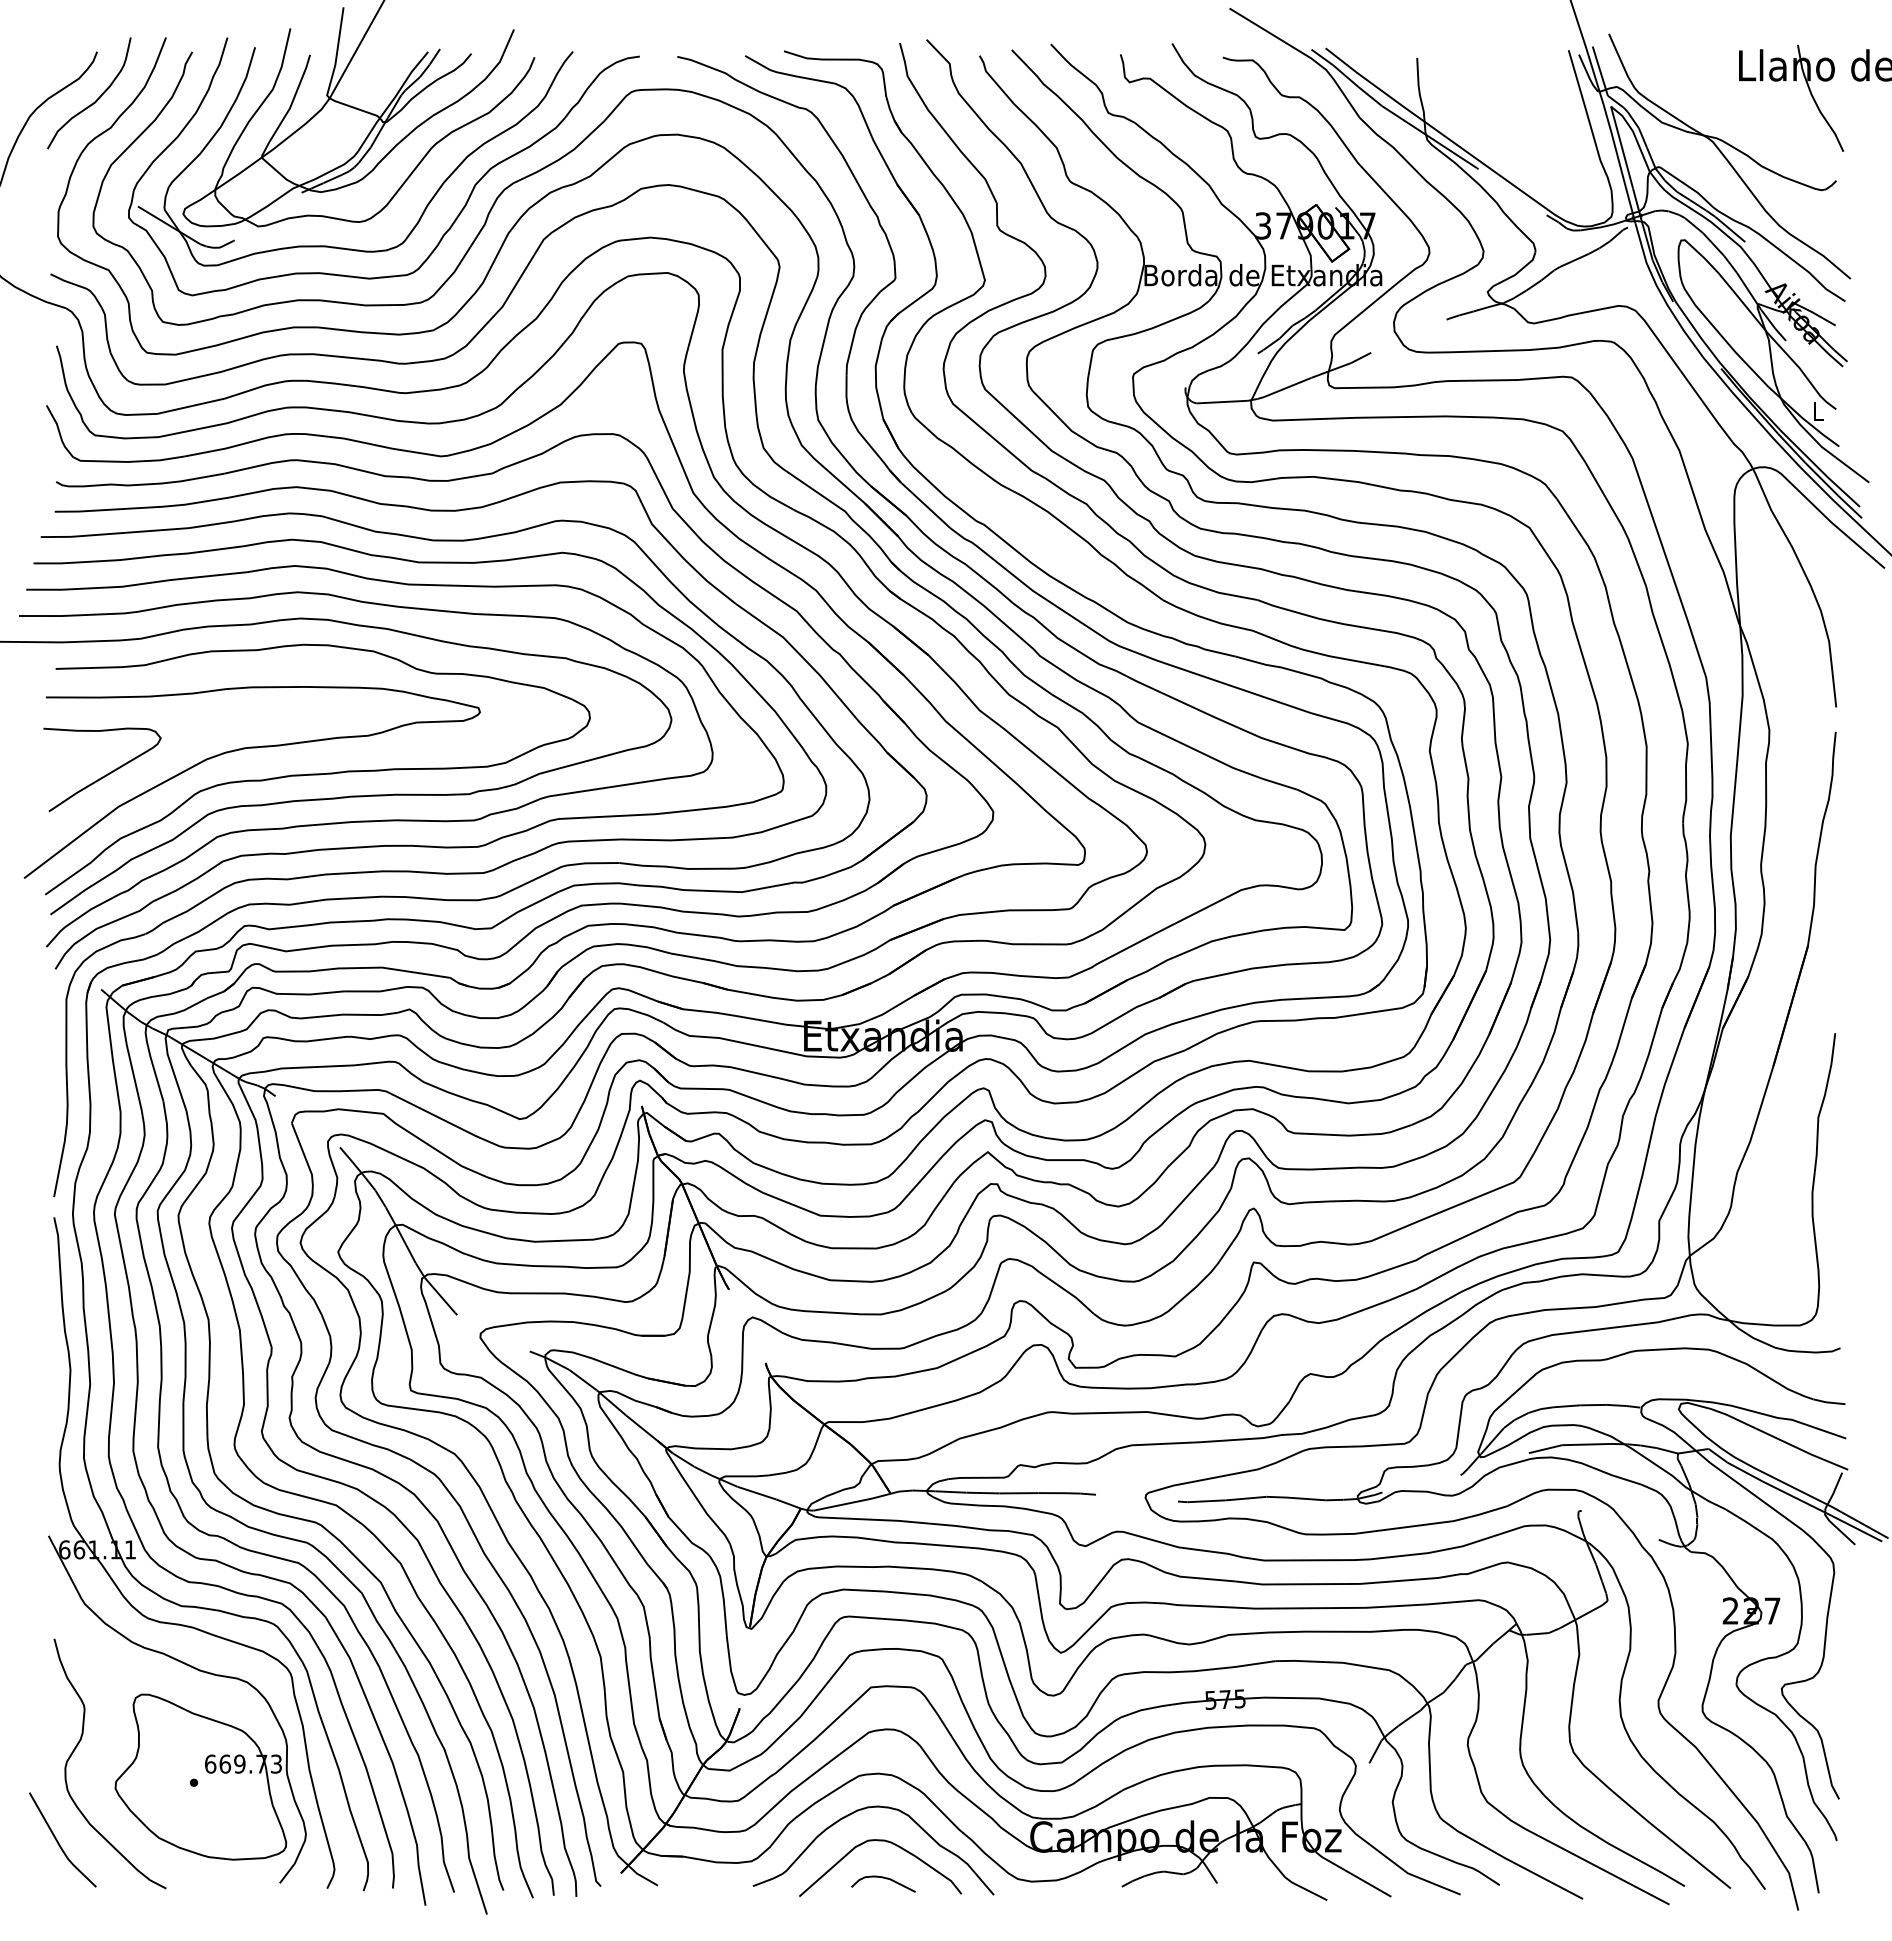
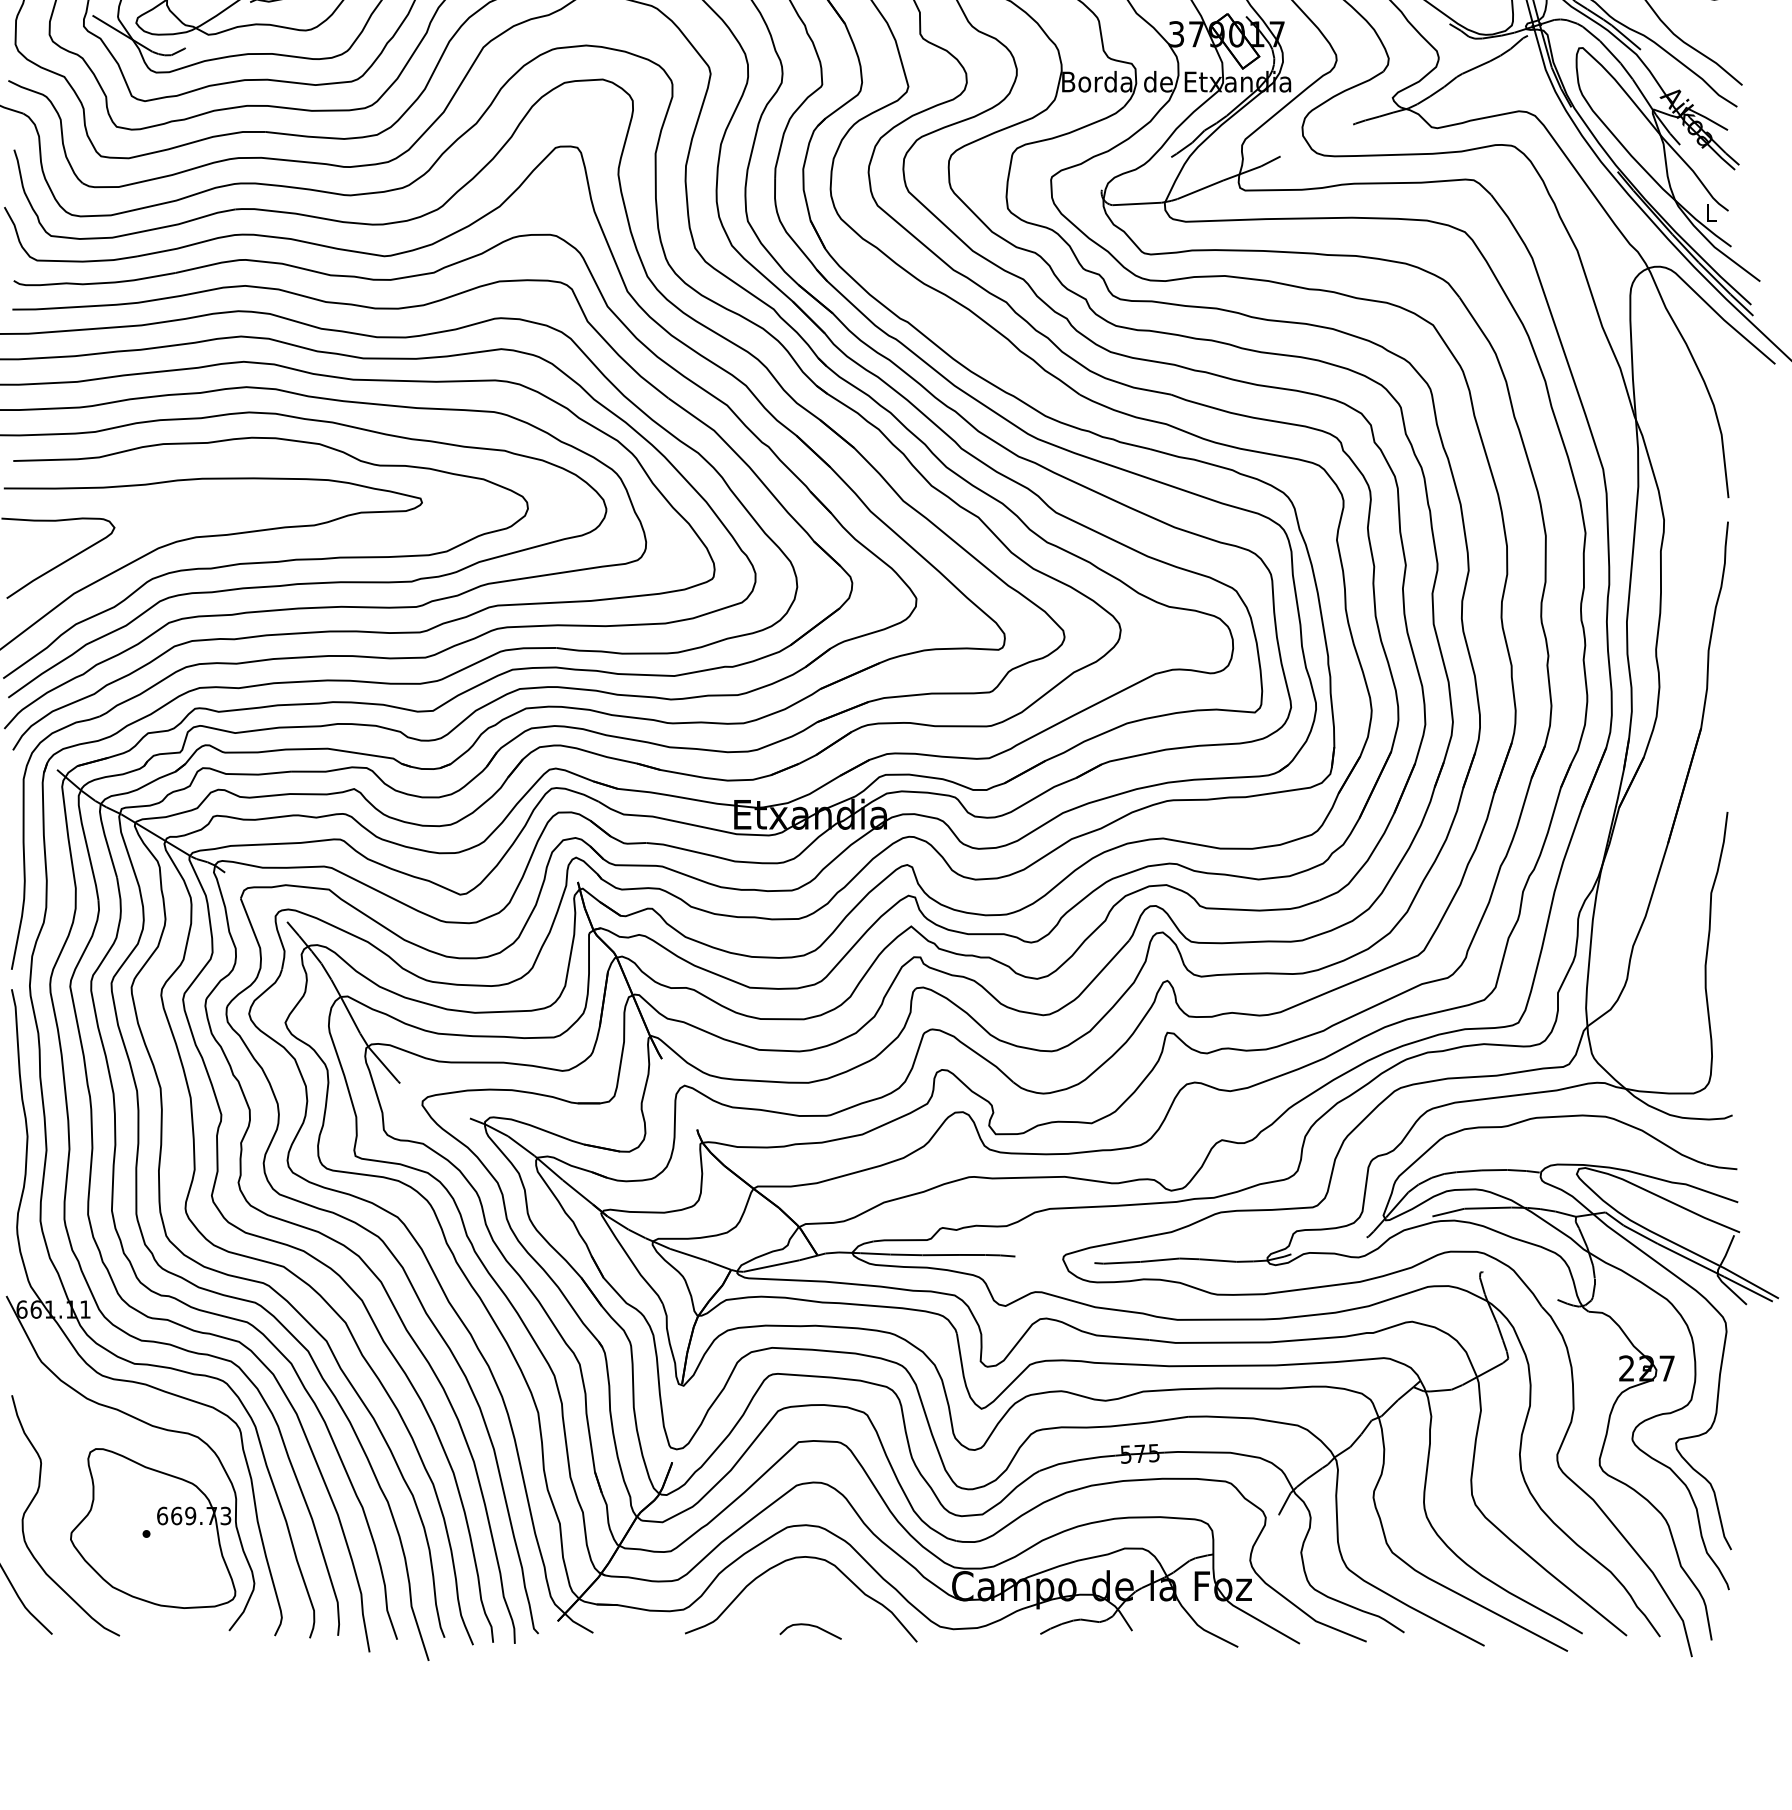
curve: (886, 1842) -> (813, 1591), removed

